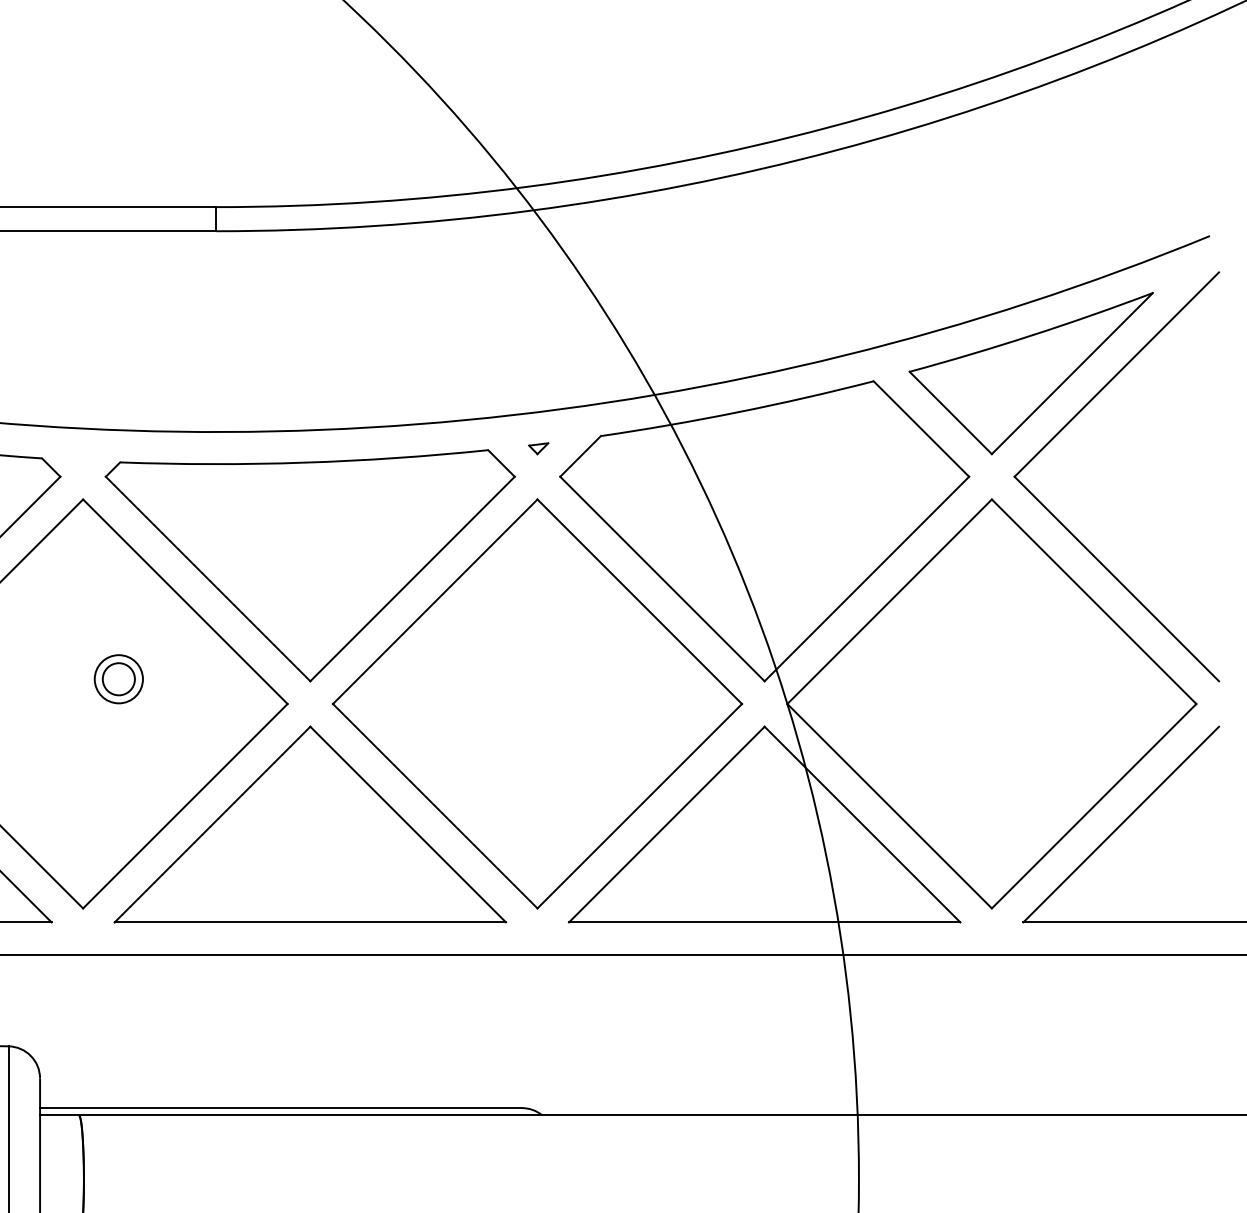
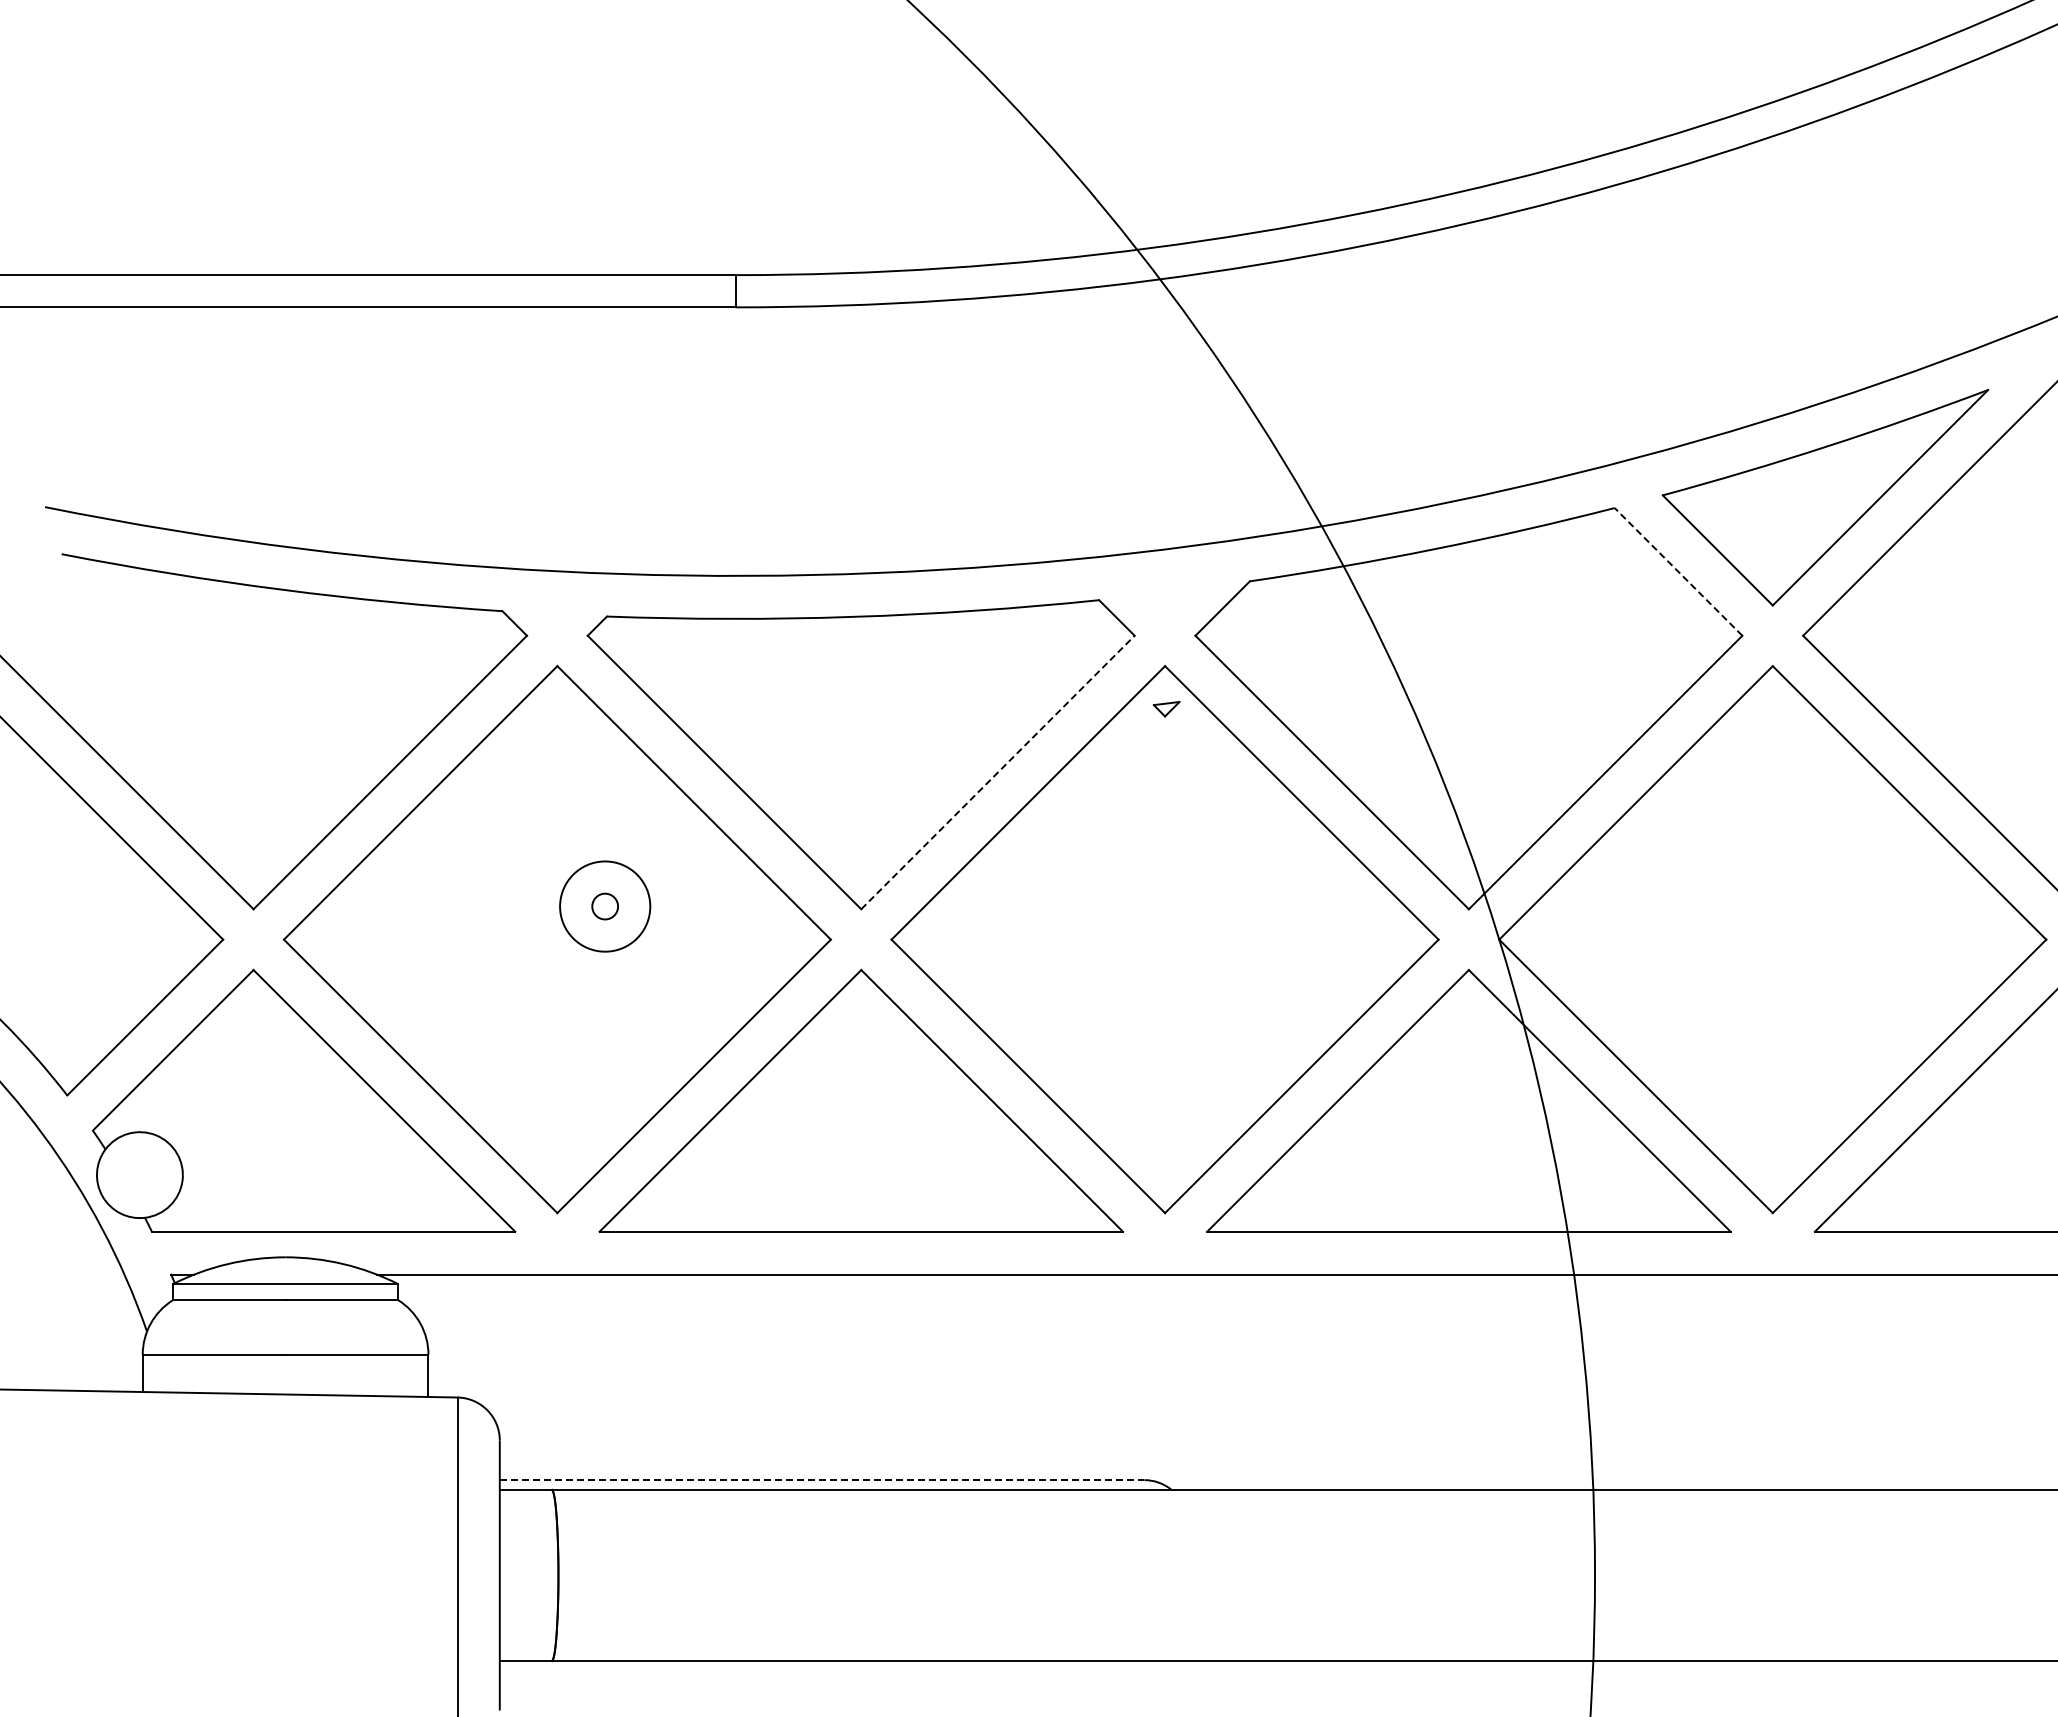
line: (921, 428) -> (1678, 571), solid -> dashed
part: (538, 448) -> (1166, 708), moved
line: (412, 579) -> (998, 772), solid -> dashed
circle: (118, 679) -> (604, 906), size x0.6
circle: (118, 679) -> (604, 906), size x1.4
line: (281, 1108) -> (822, 1480), solid -> dashed

